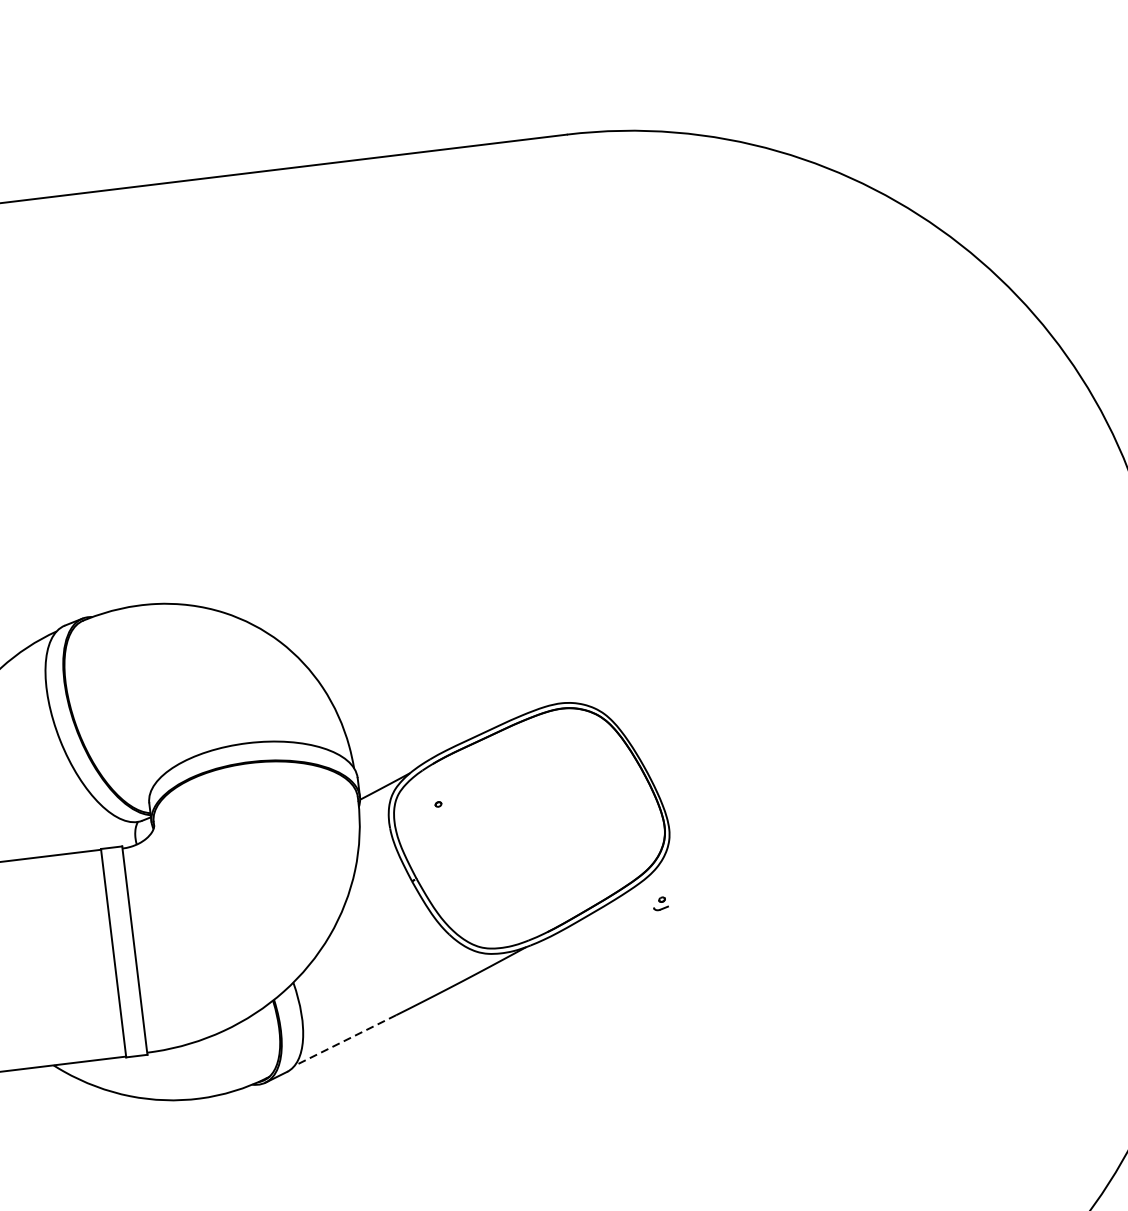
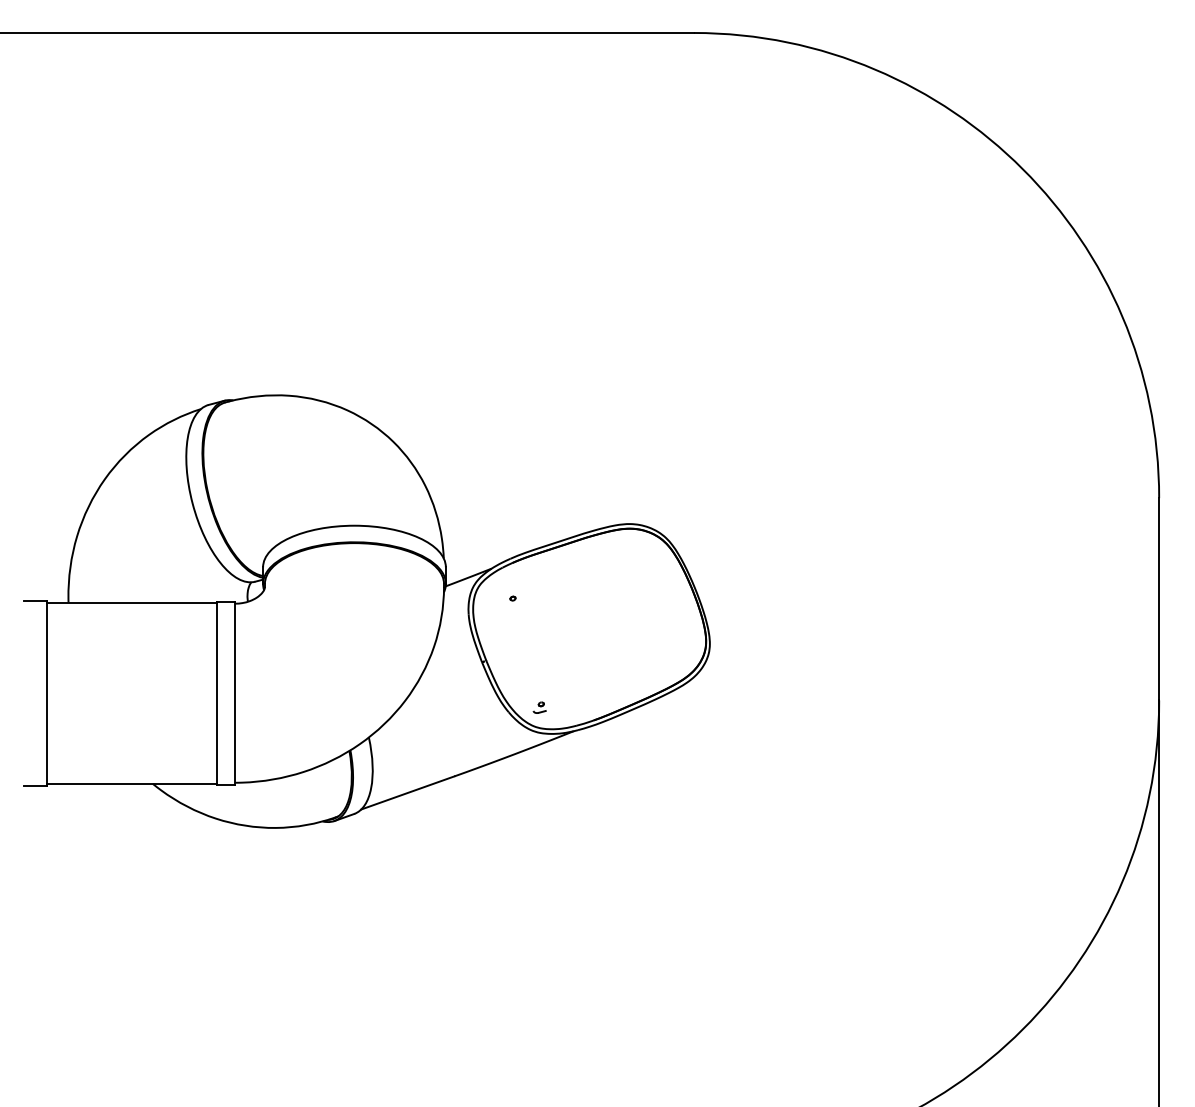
part: (660, 903) -> (539, 707), moved
line: (345, 1041) -> (407, 793), dashed -> solid

